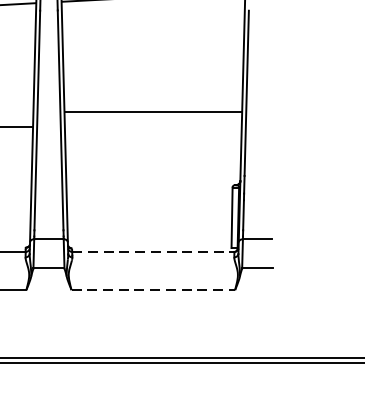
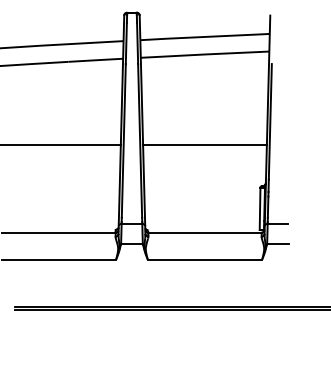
line: (152, 112) -> (204, 145), moved
line: (152, 251) -> (204, 232), dashed -> solid
line: (154, 290) -> (205, 259), dashed -> solid

